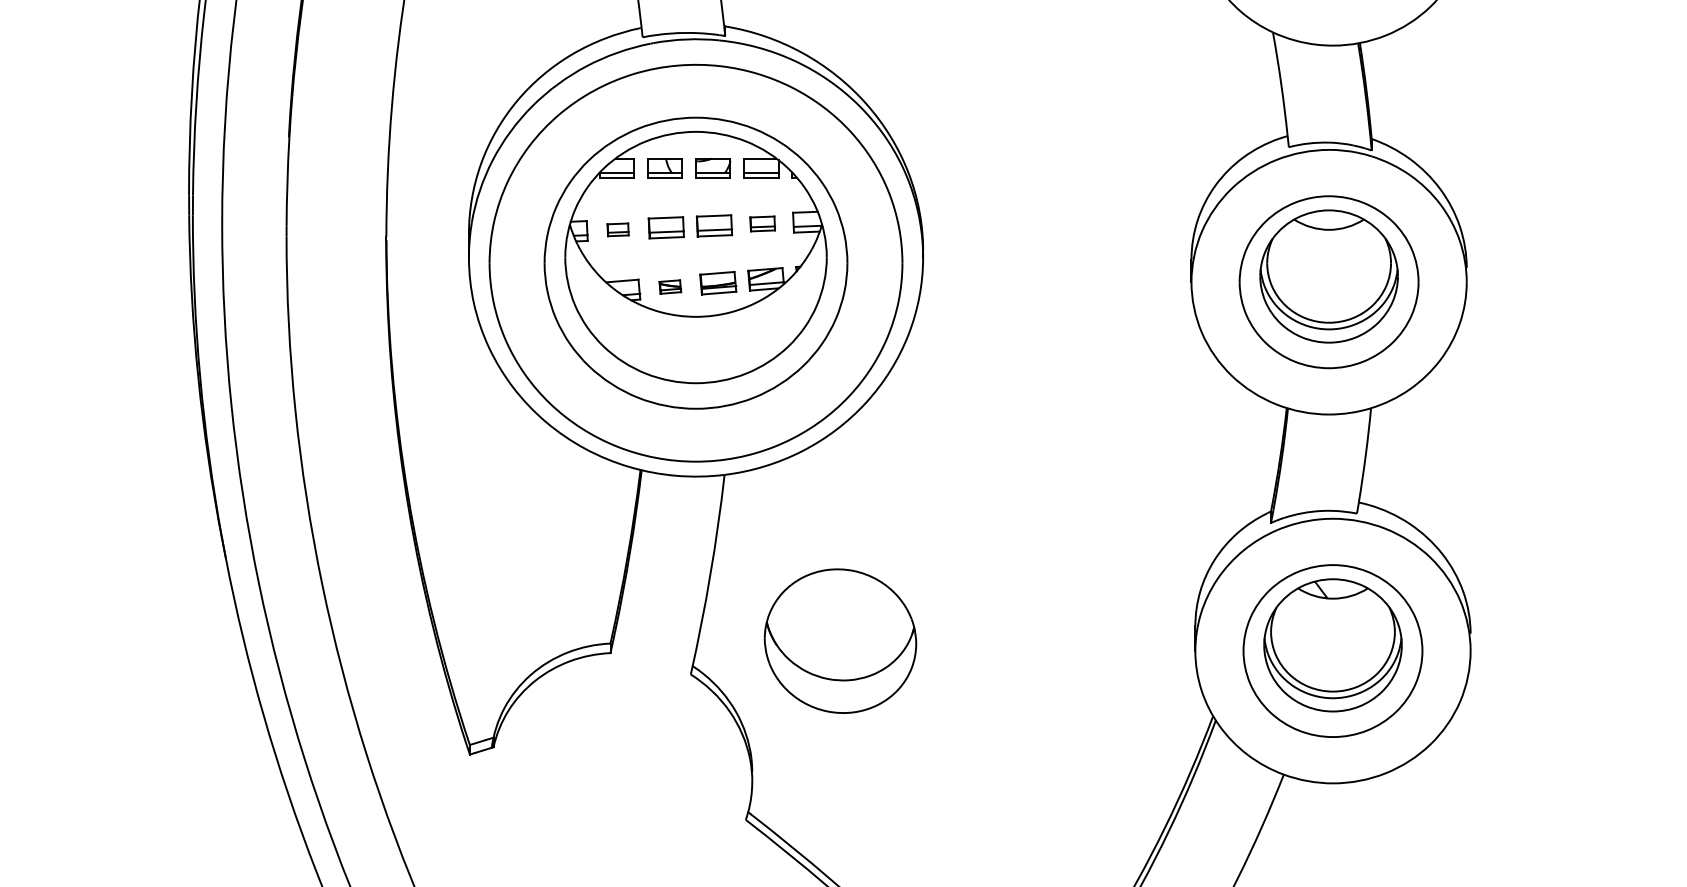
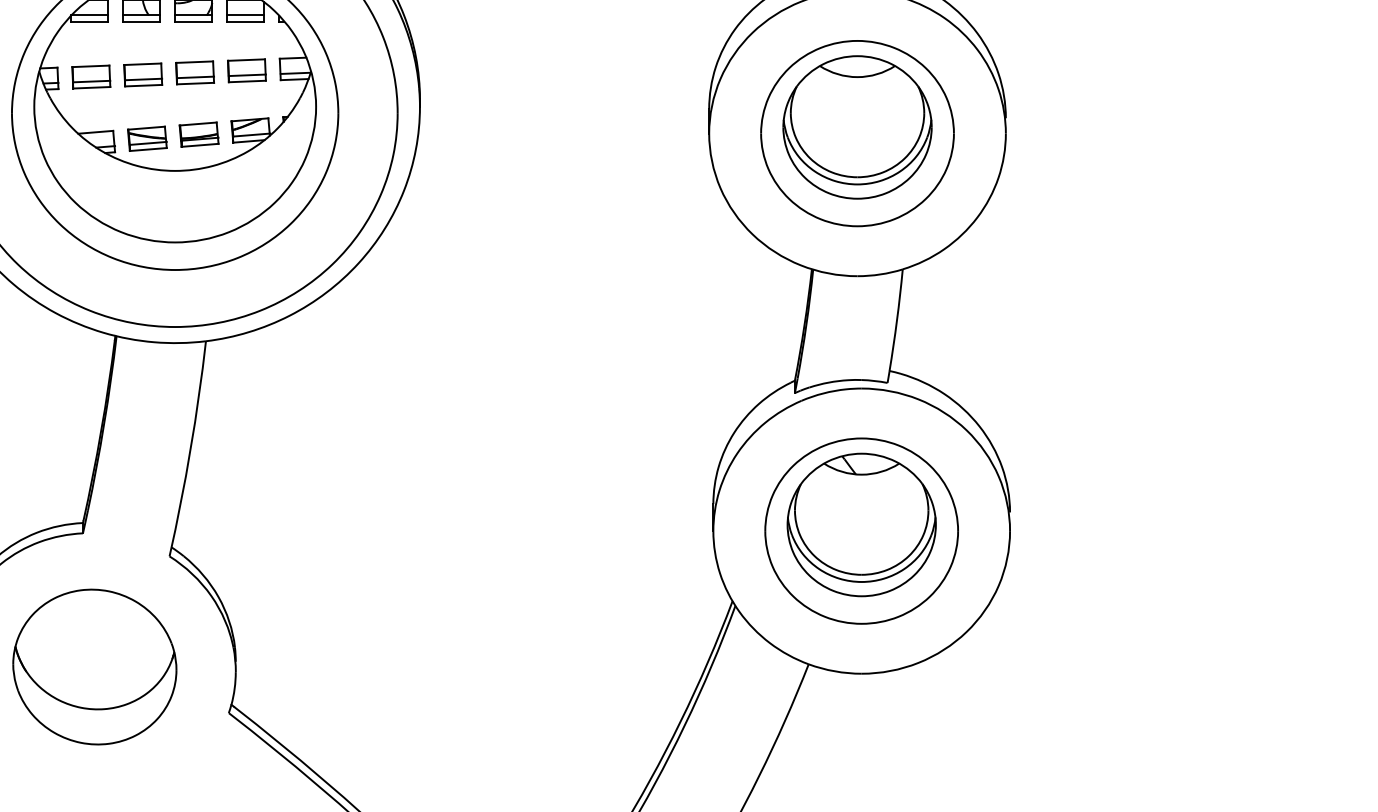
part: (762, 223) -> (246, 70), size x1.43
part: (617, 229) -> (90, 76), size x1.67
part: (670, 286) -> (147, 138), size x1.67
part: (840, 640) -> (94, 666), moved

